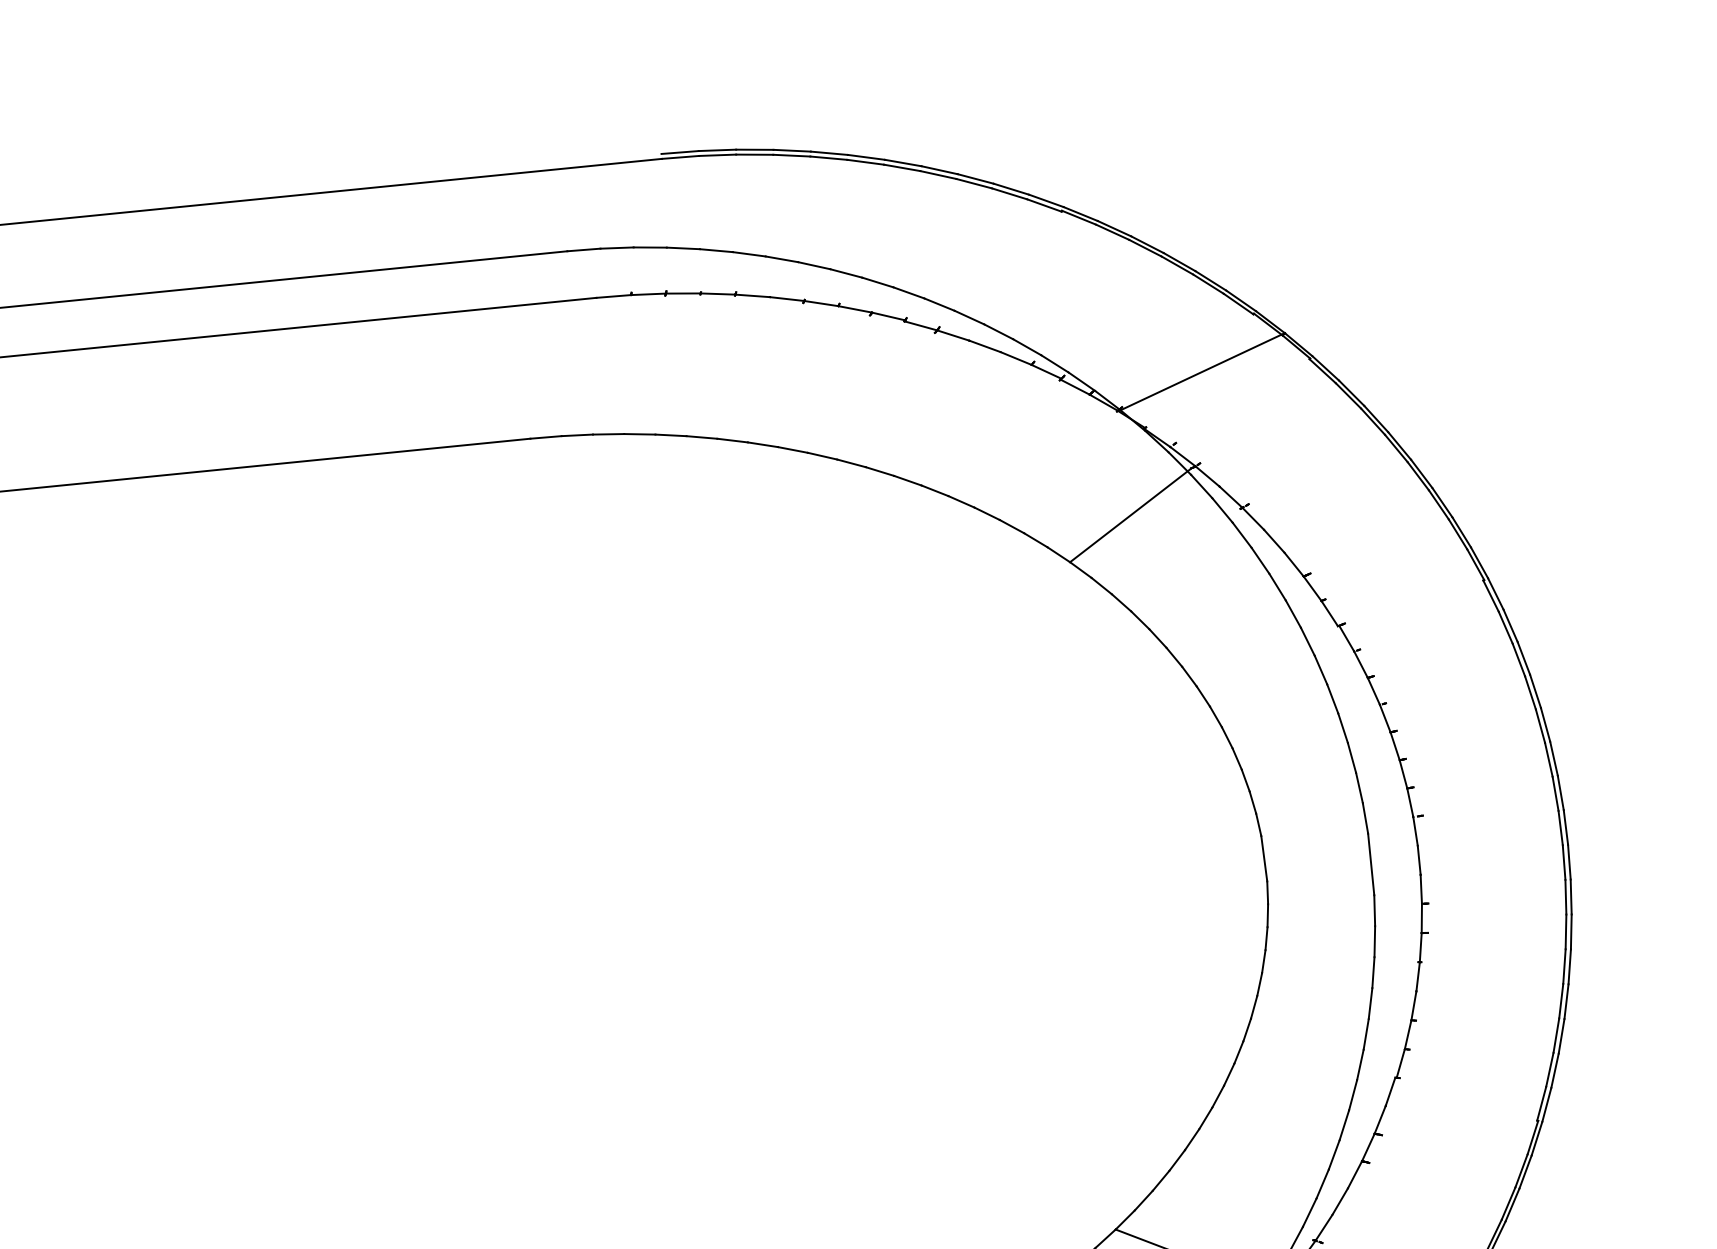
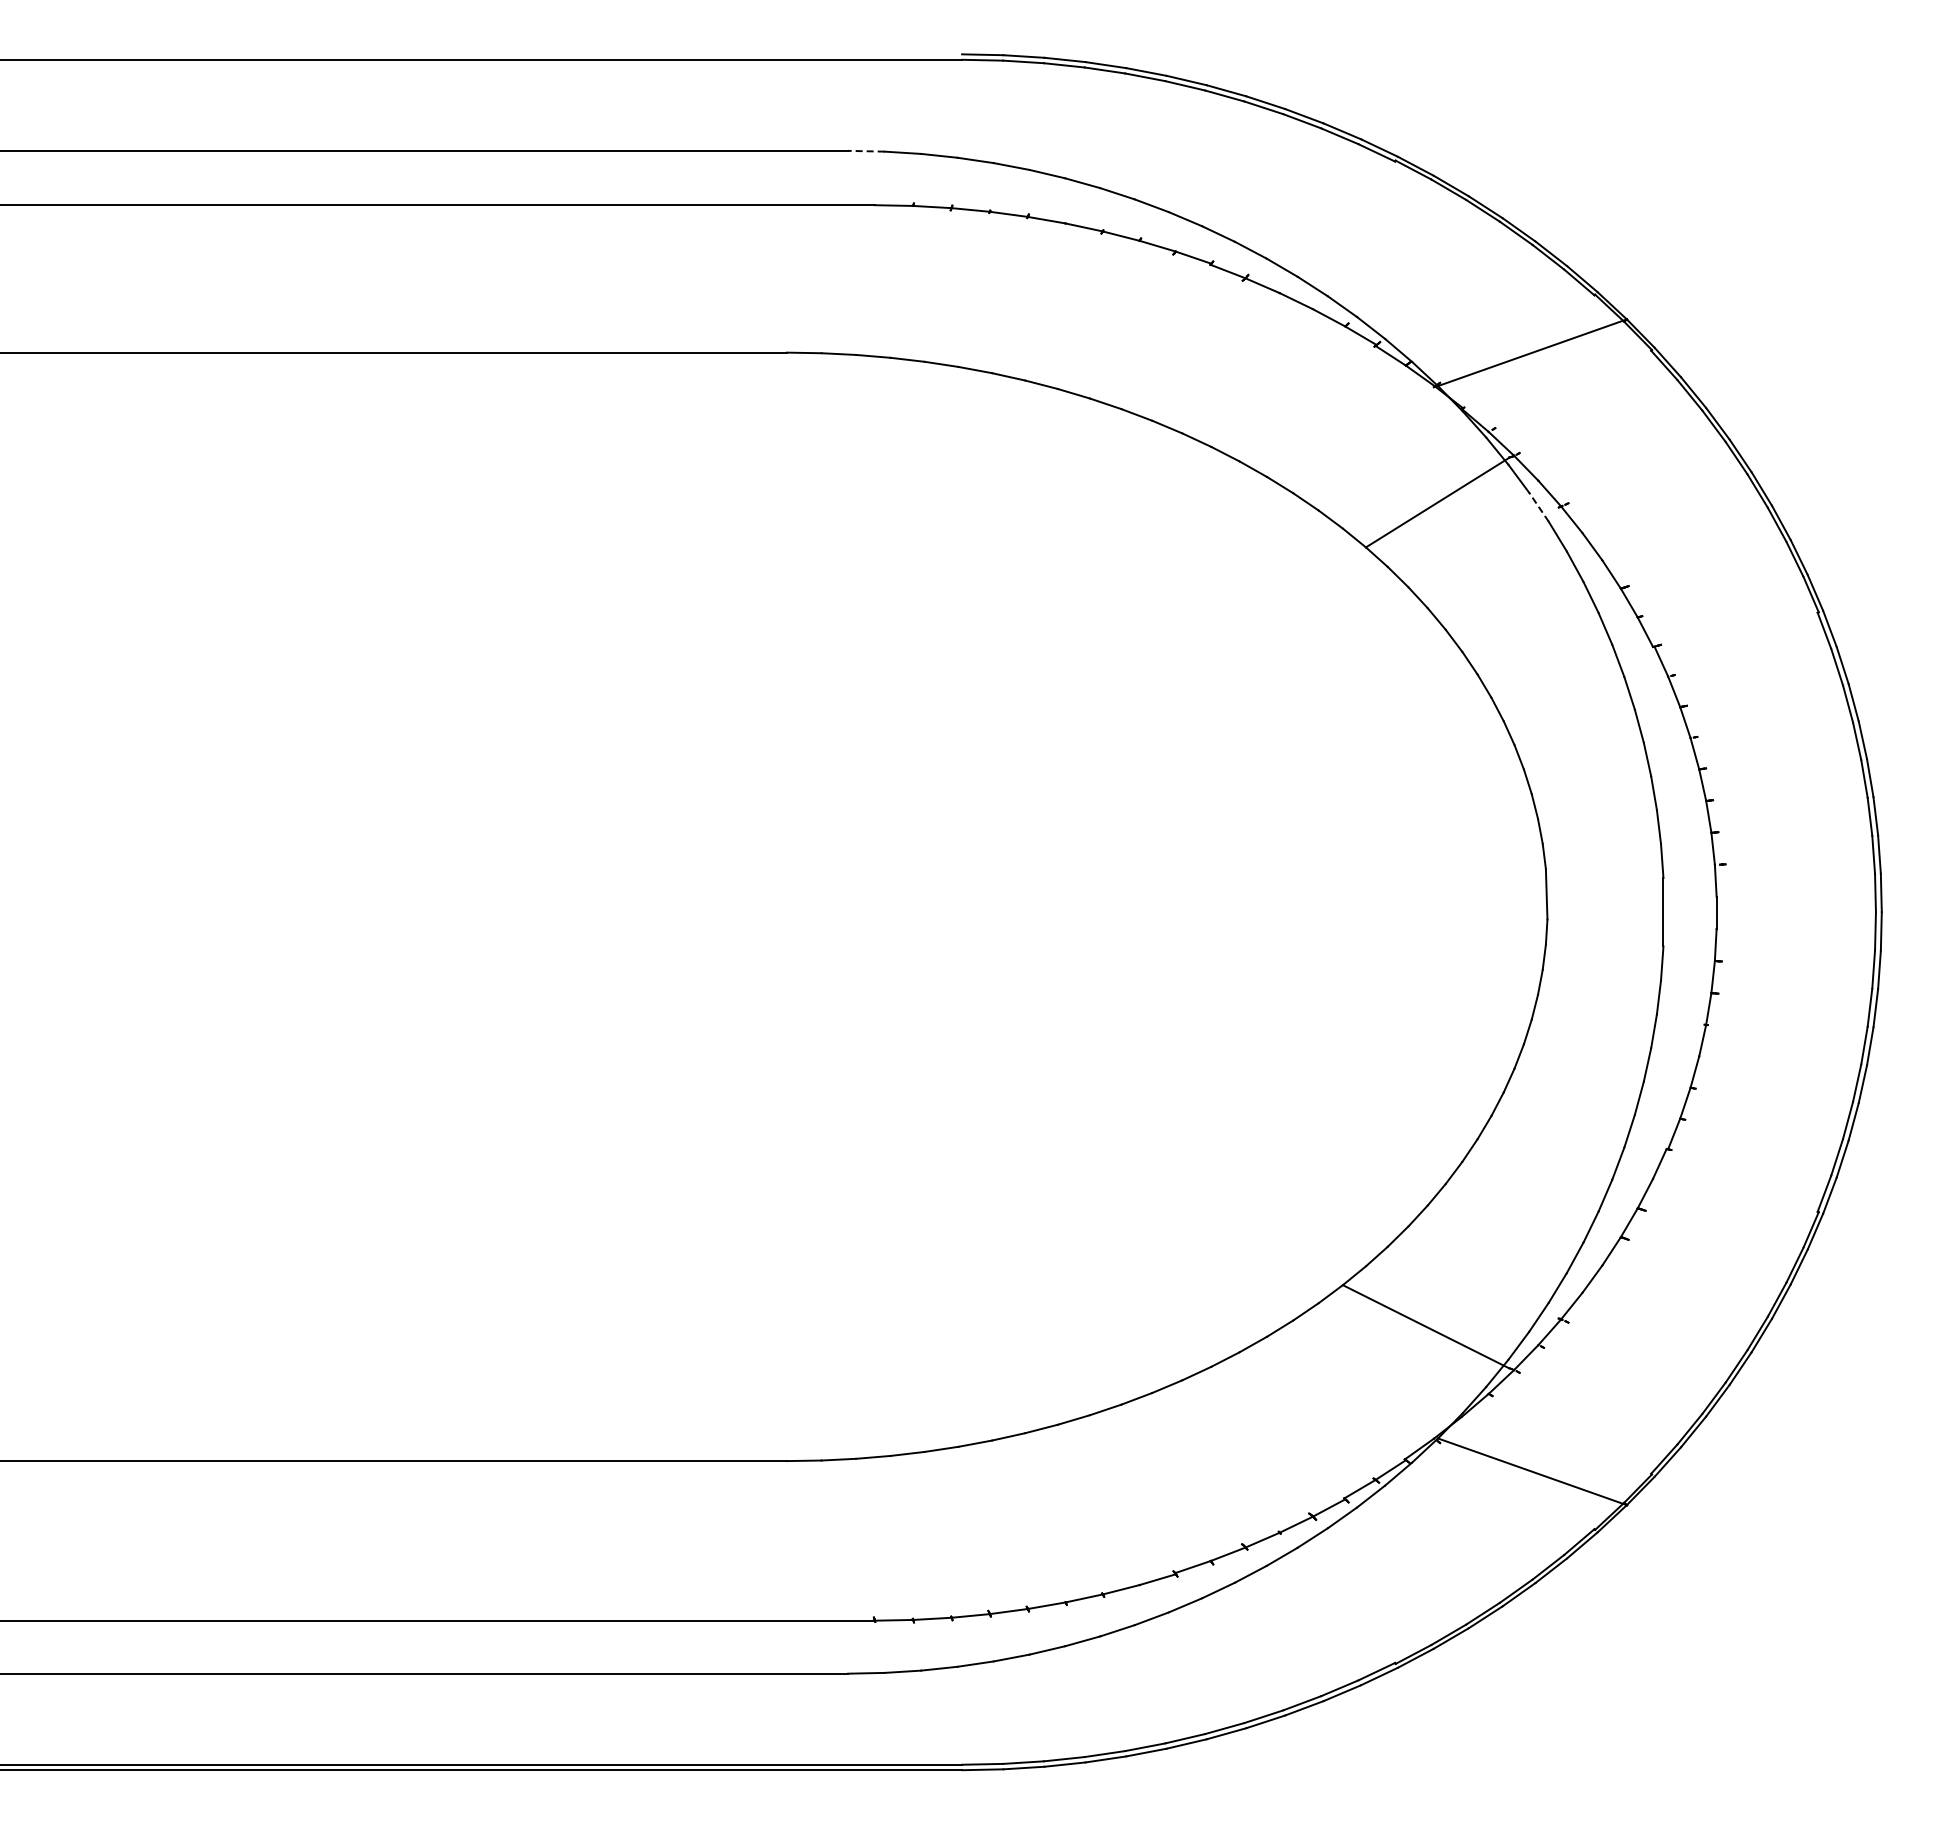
line: (583, 250) -> (865, 151), solid -> dashed
line: (1221, 509) -> (1538, 506), solid -> dashed

